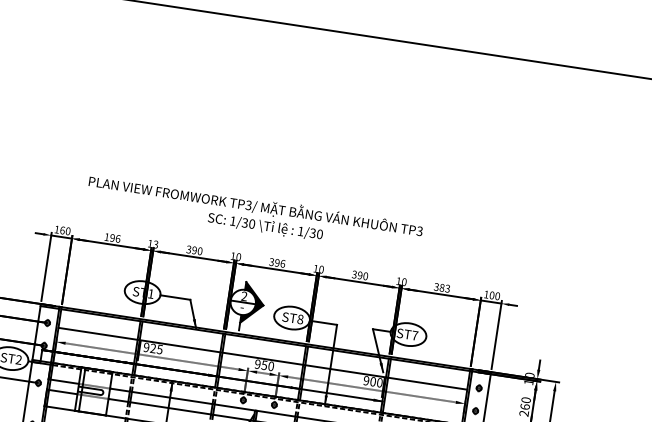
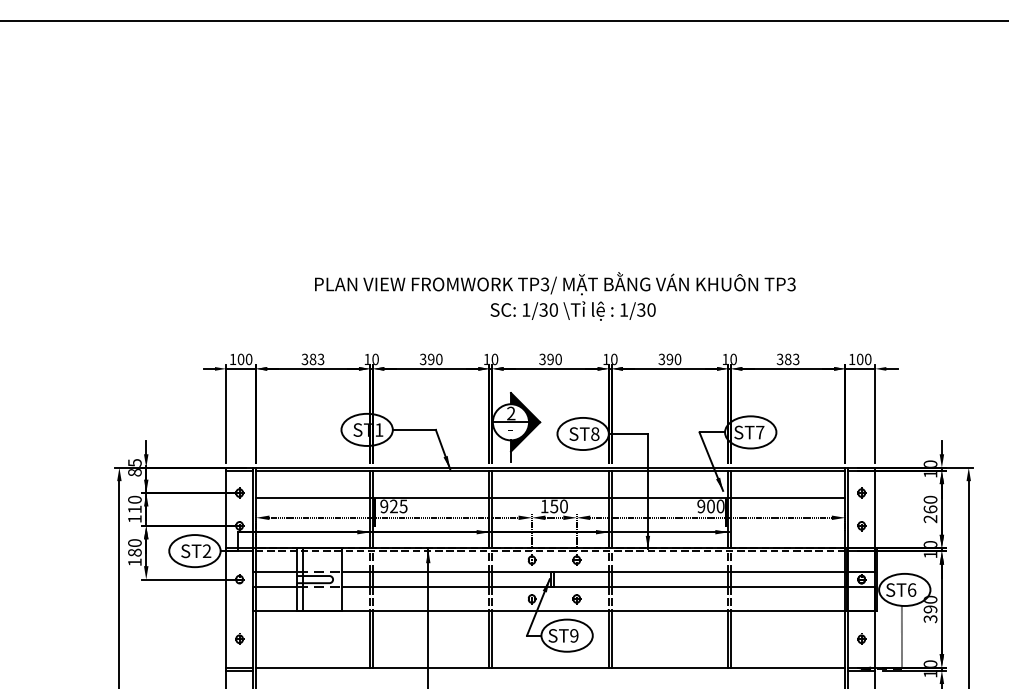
text: (254, 214) -> (555, 296), moved
text: (62, 229) -> (240, 358), 160 -> 100
text: (112, 238) -> (312, 359), 196 -> 383
text: (155, 244) -> (375, 359), 13 -> 10
text: (282, 263) -> (558, 358), 396 -> 390
text: (257, 364) -> (544, 506), 950 -> 150

